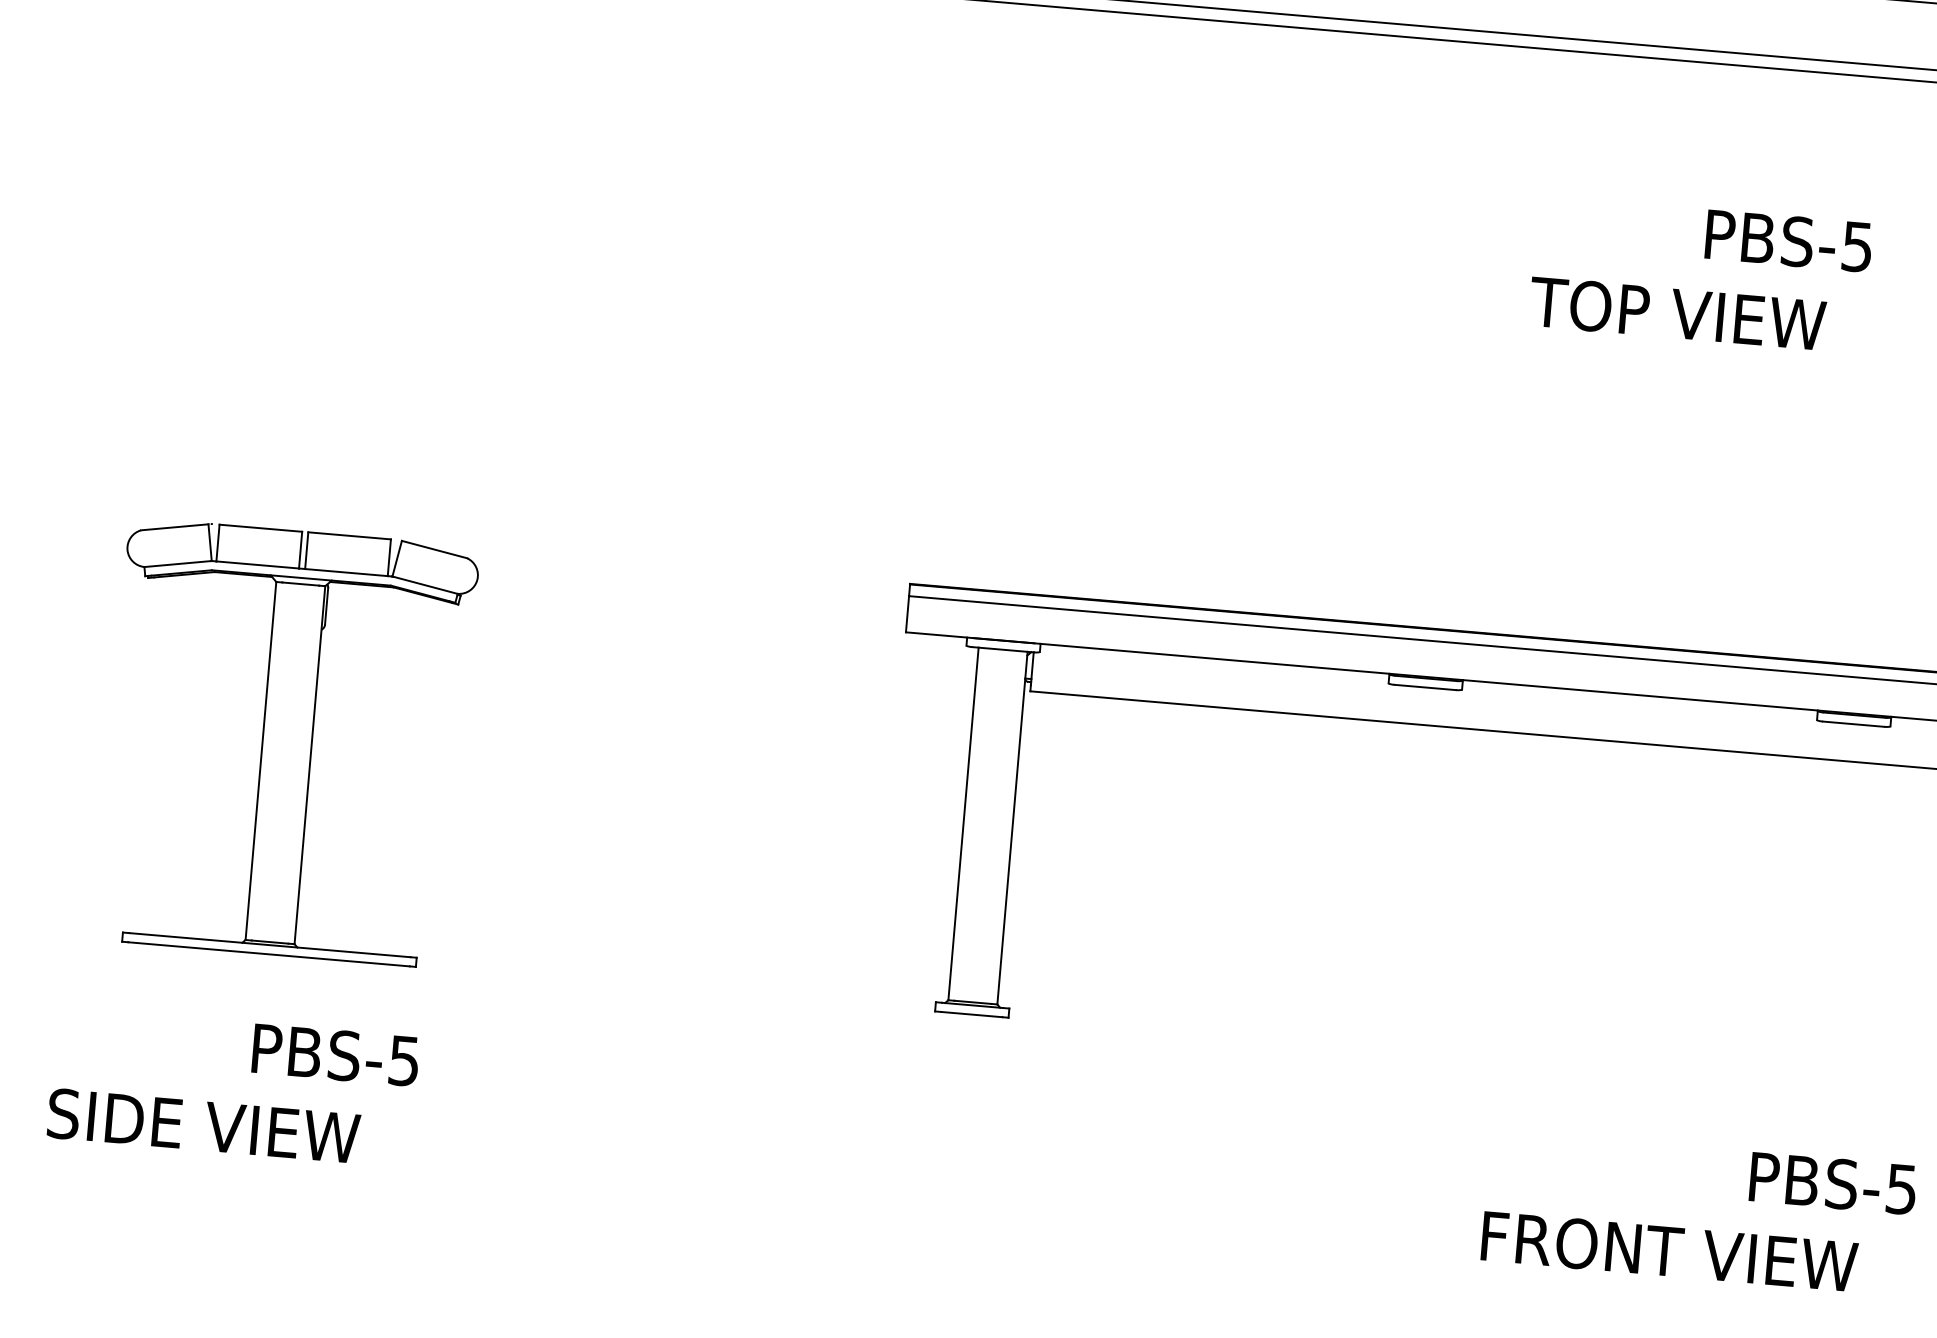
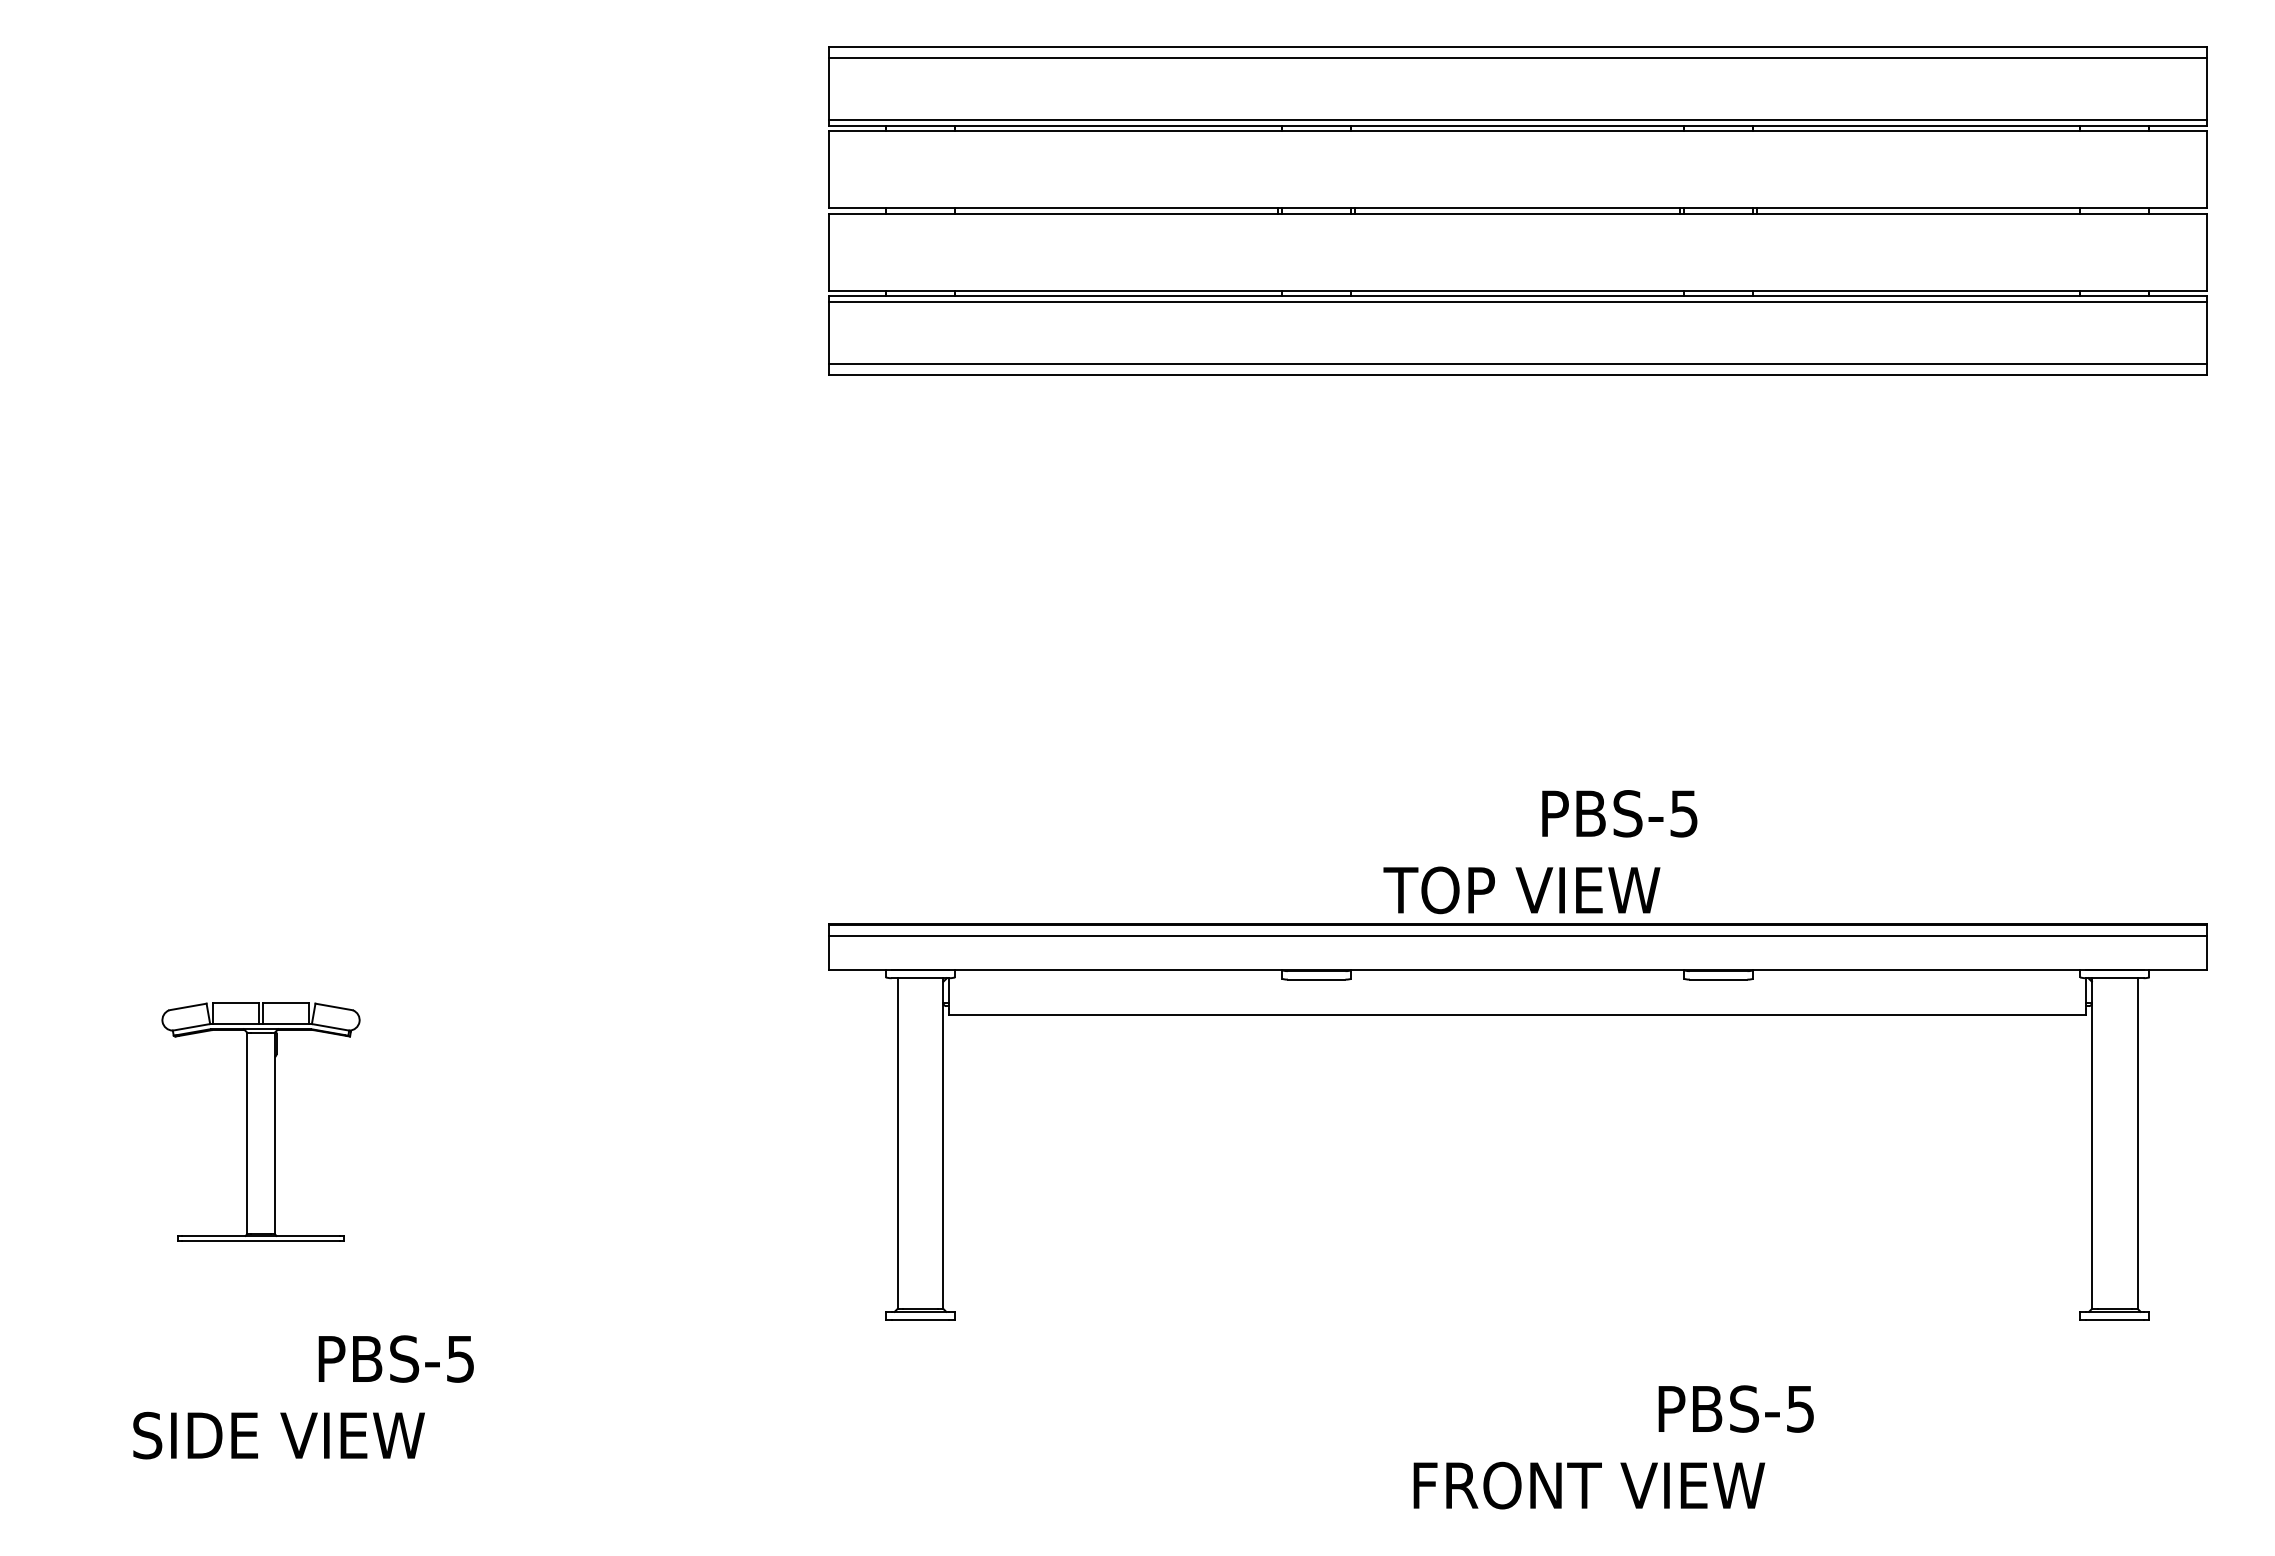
text: (1700, 275) -> (1540, 852), moved
part: (286, 742) -> (260, 1121), size x0.6
text: (233, 1087) -> (303, 1397), moved

